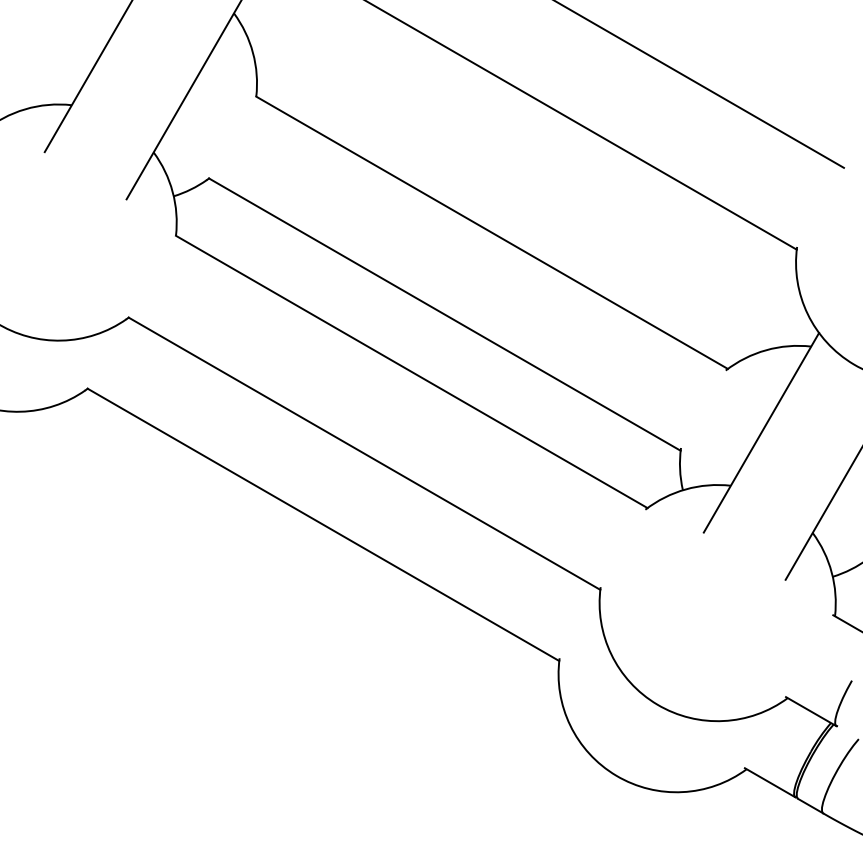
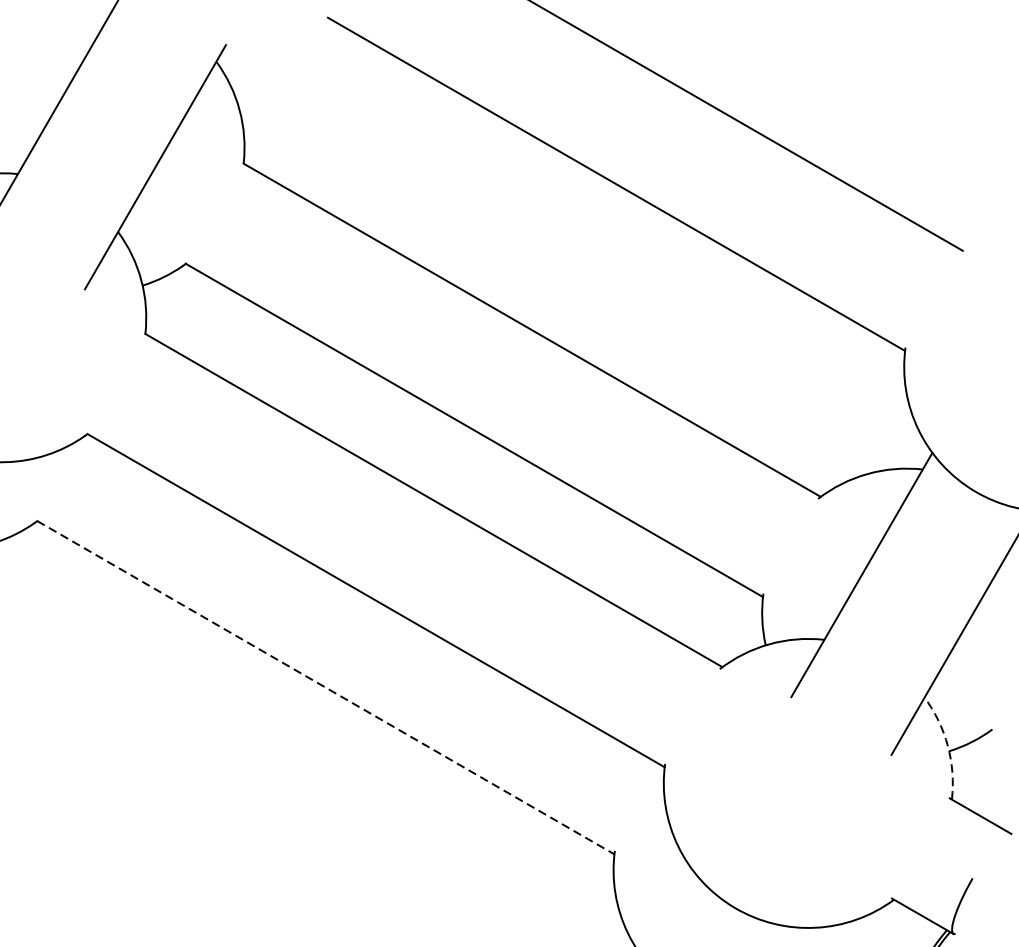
line: (323, 525) -> (325, 688), solid -> dashed
arc: (831, 572) -> (947, 746), solid -> dashed

